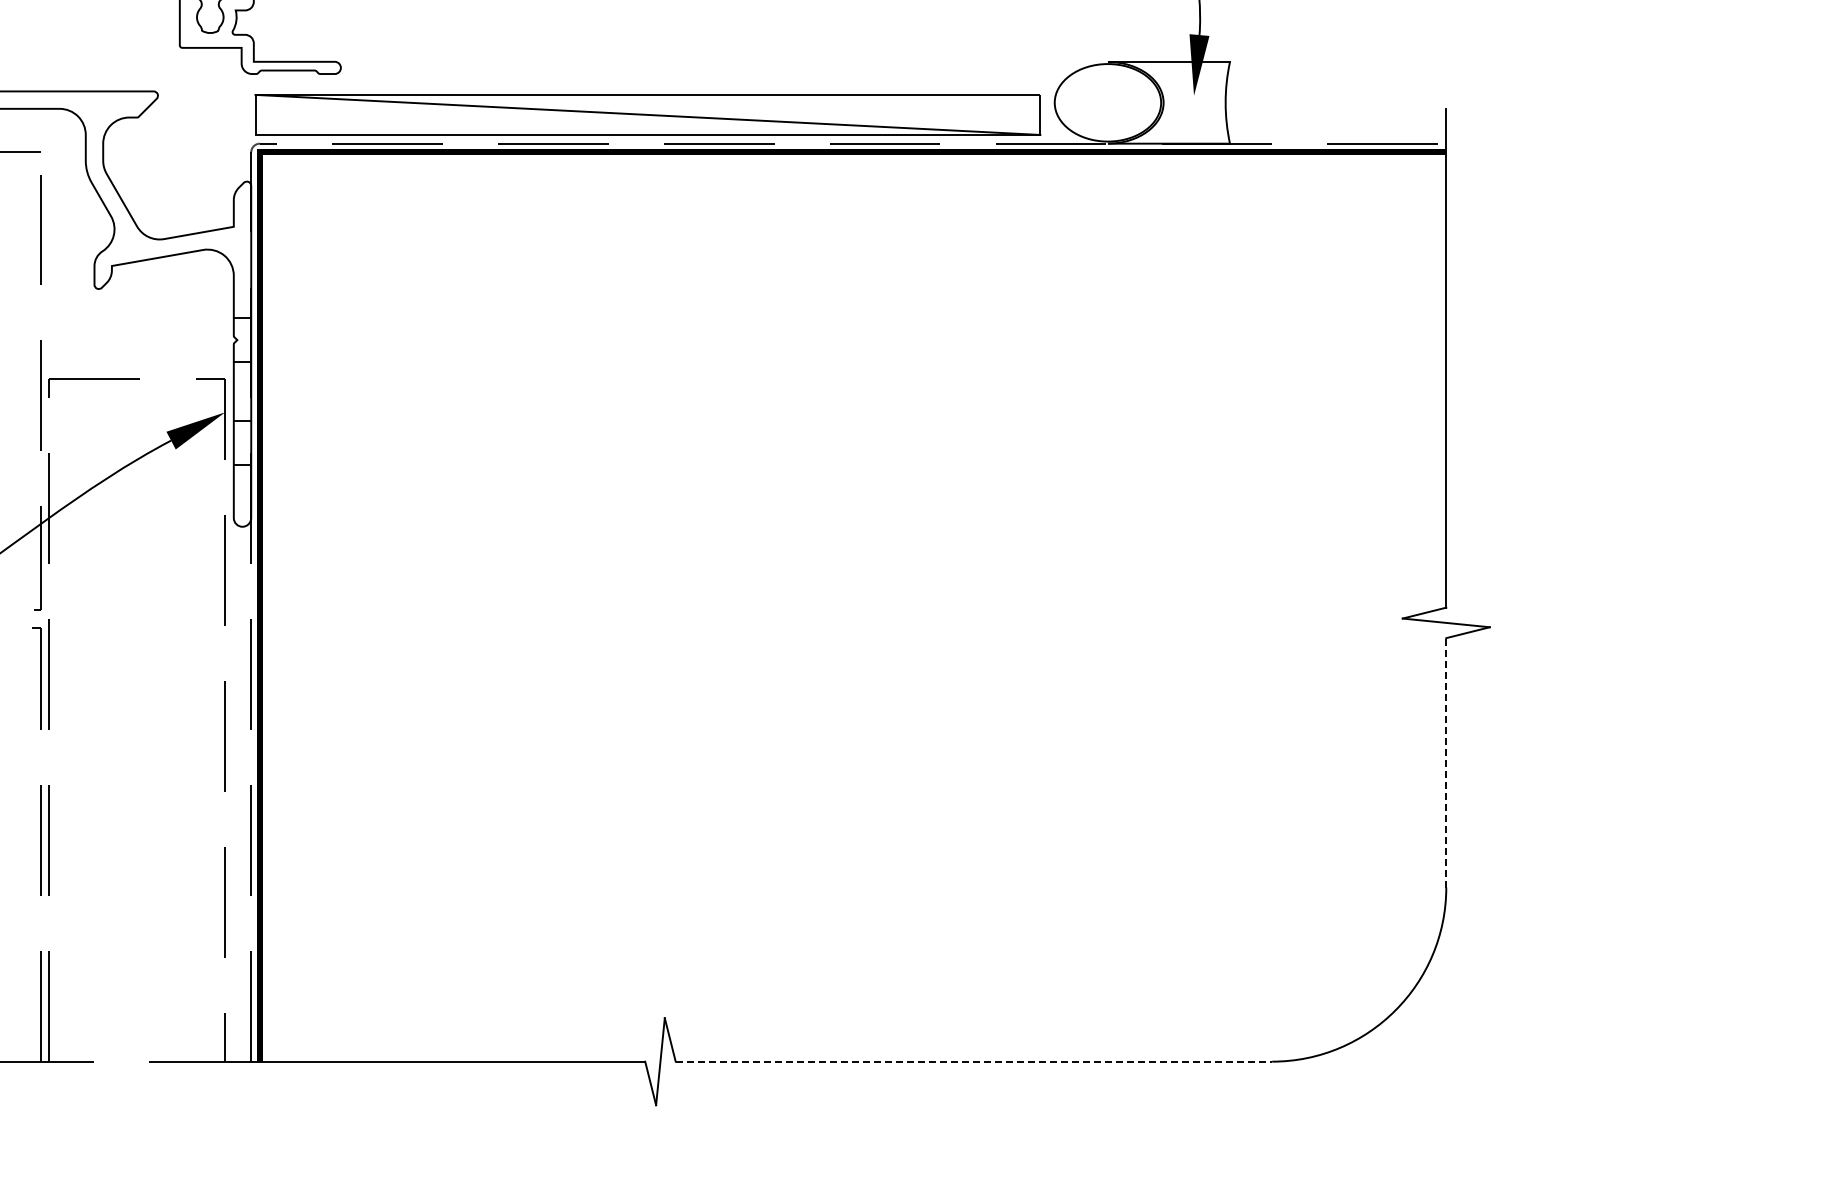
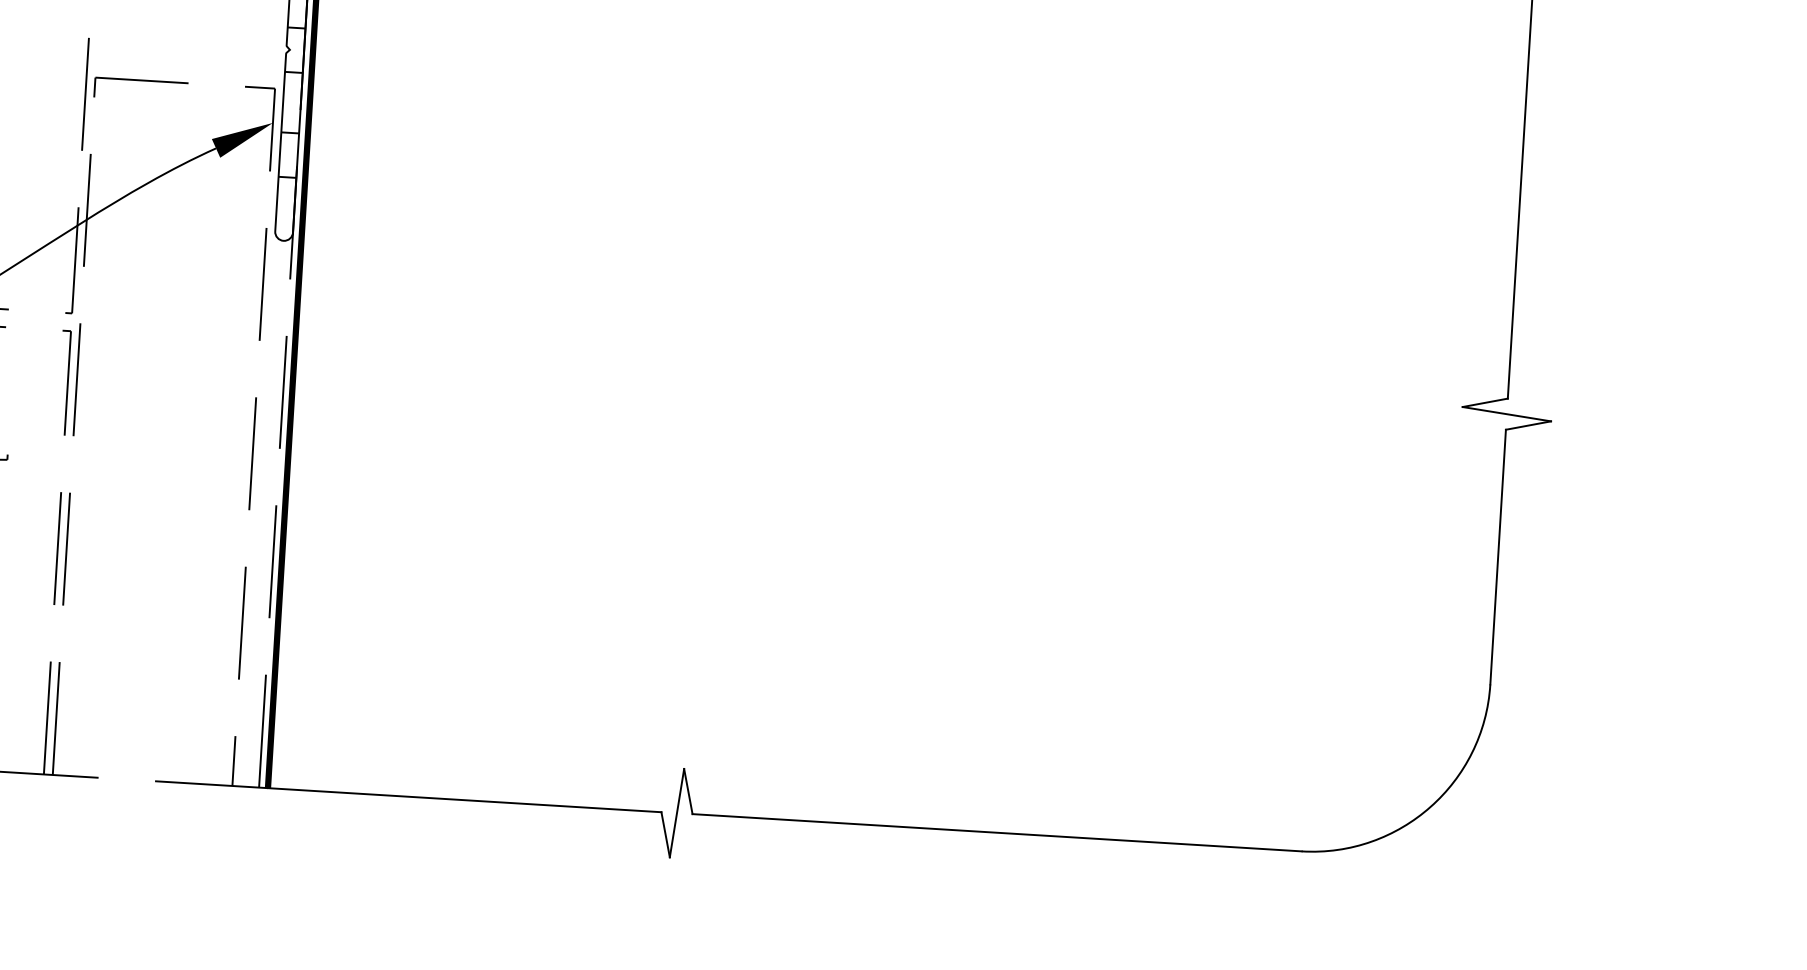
line: (1446, 762) -> (1498, 556), dashed -> solid
line: (974, 1061) -> (997, 832), dashed -> solid

